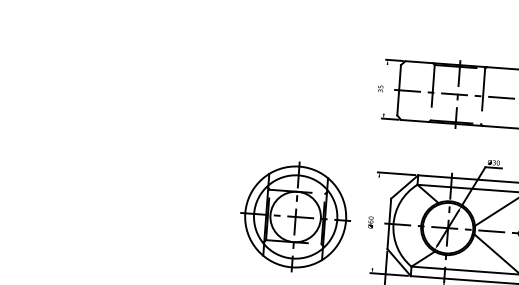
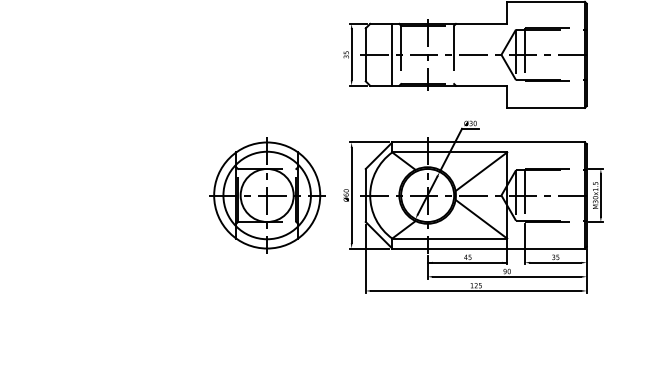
line: (385, 88) -> (351, 54), added
line: (424, 91) -> (392, 54), added
line: (375, 222) -> (351, 195), added

